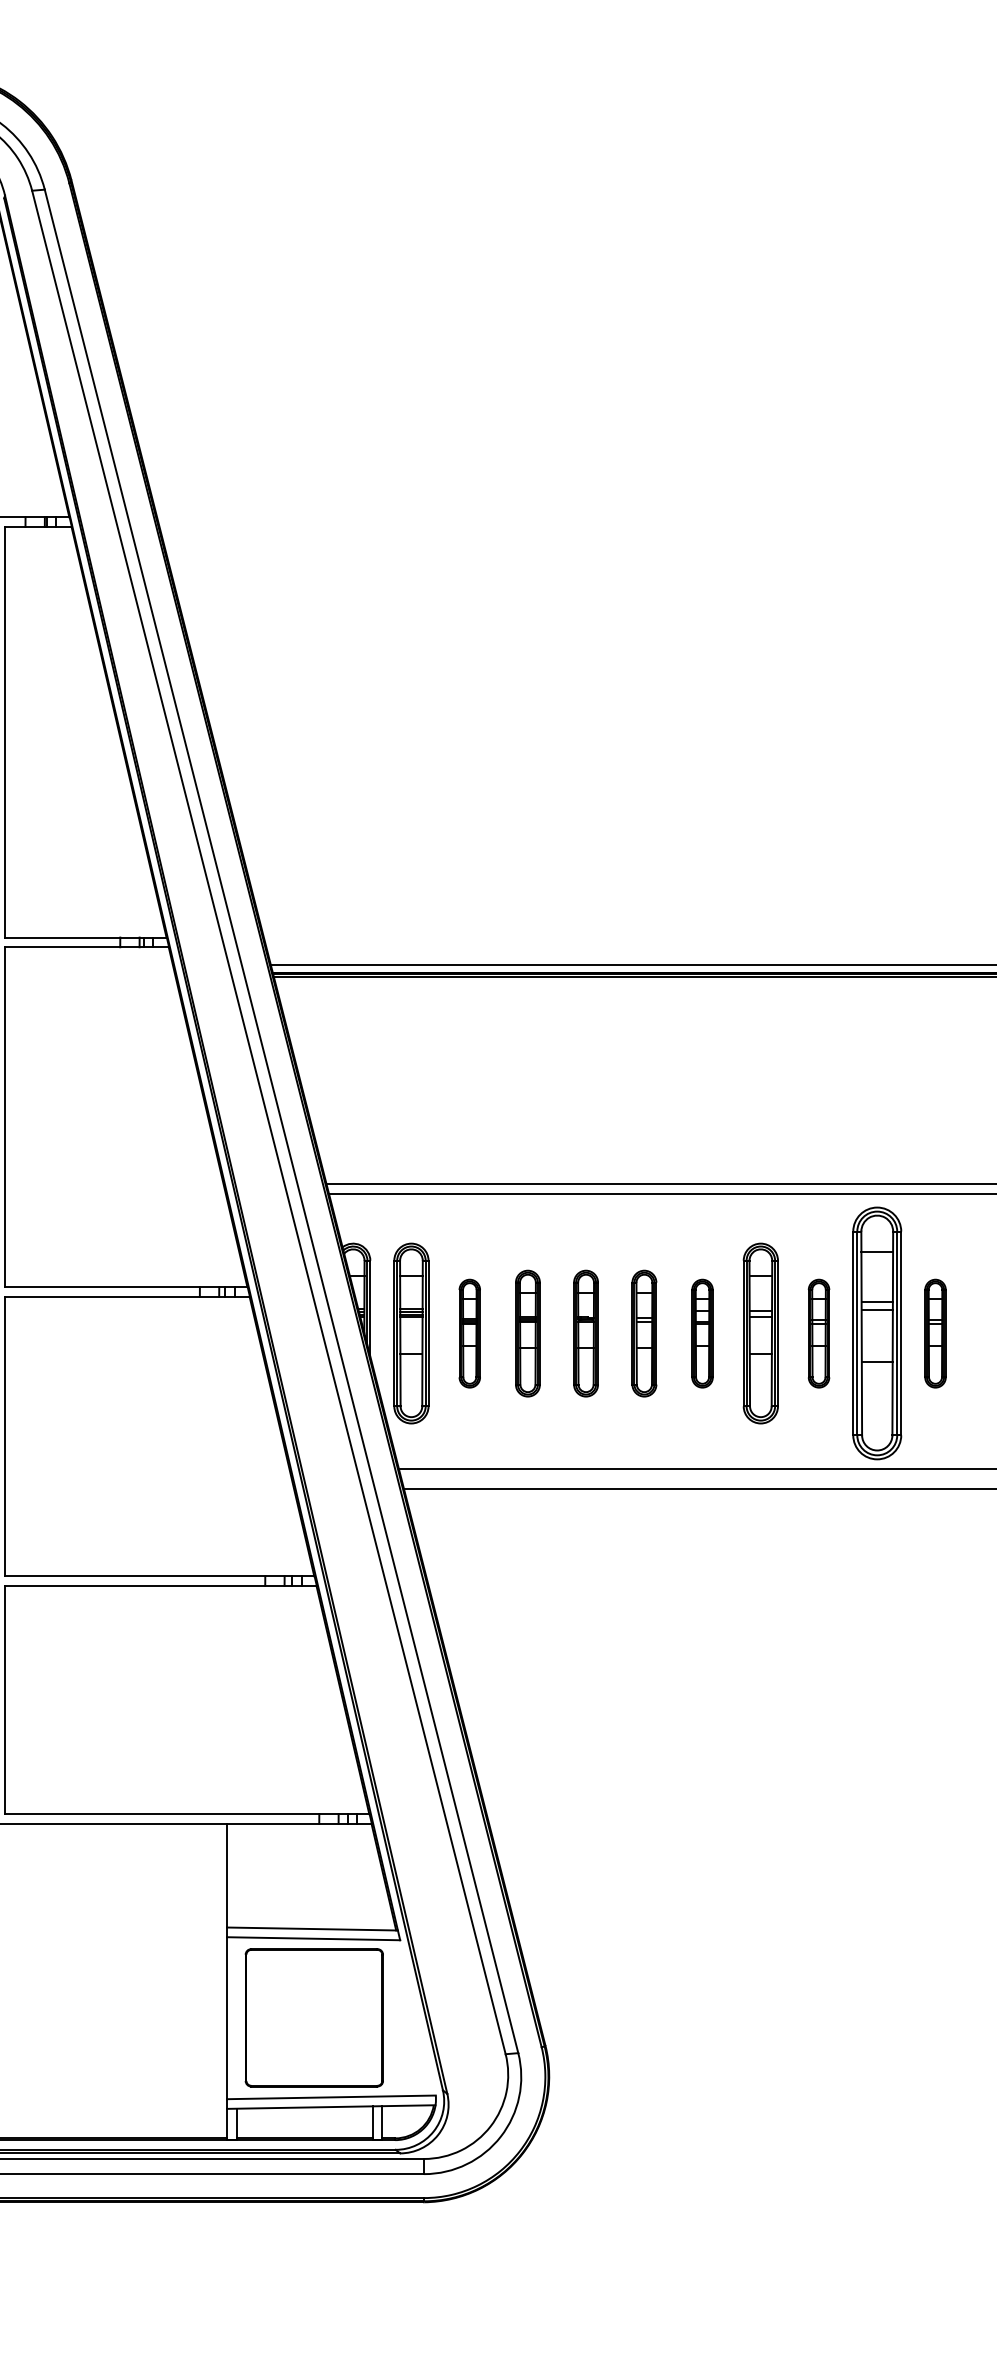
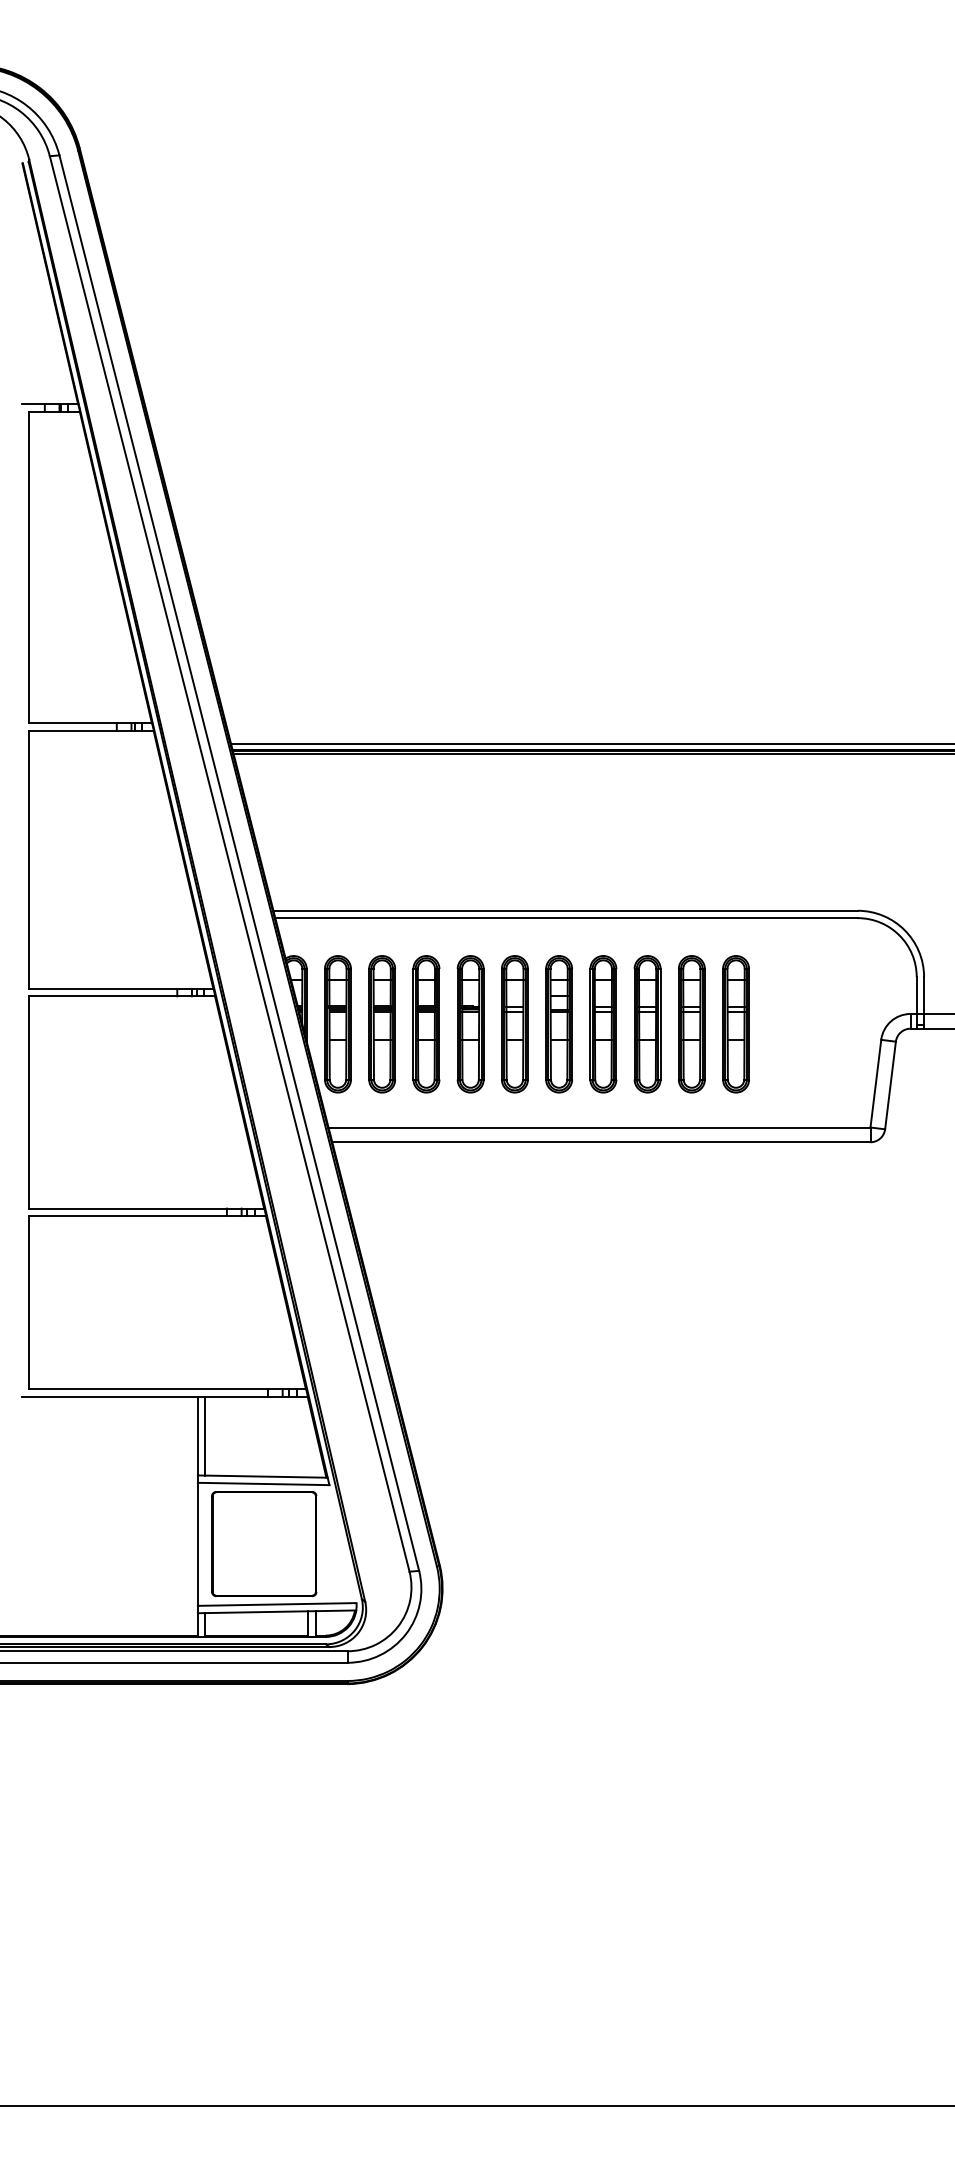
part: (470, 1333) -> (382, 1024), size x1.67
part: (527, 1333) -> (426, 1024), size x1.43
part: (585, 1333) -> (470, 1024), size x1.43
part: (643, 1333) -> (514, 1024), size x1.43
part: (701, 1333) -> (558, 1024), size x1.67
part: (818, 1333) -> (647, 1024), size x1.67
part: (876, 1333) -> (691, 1024), size x0.71
part: (934, 1333) -> (735, 1024), size x1.67
line: (237, 1874) -> (205, 1435), added

